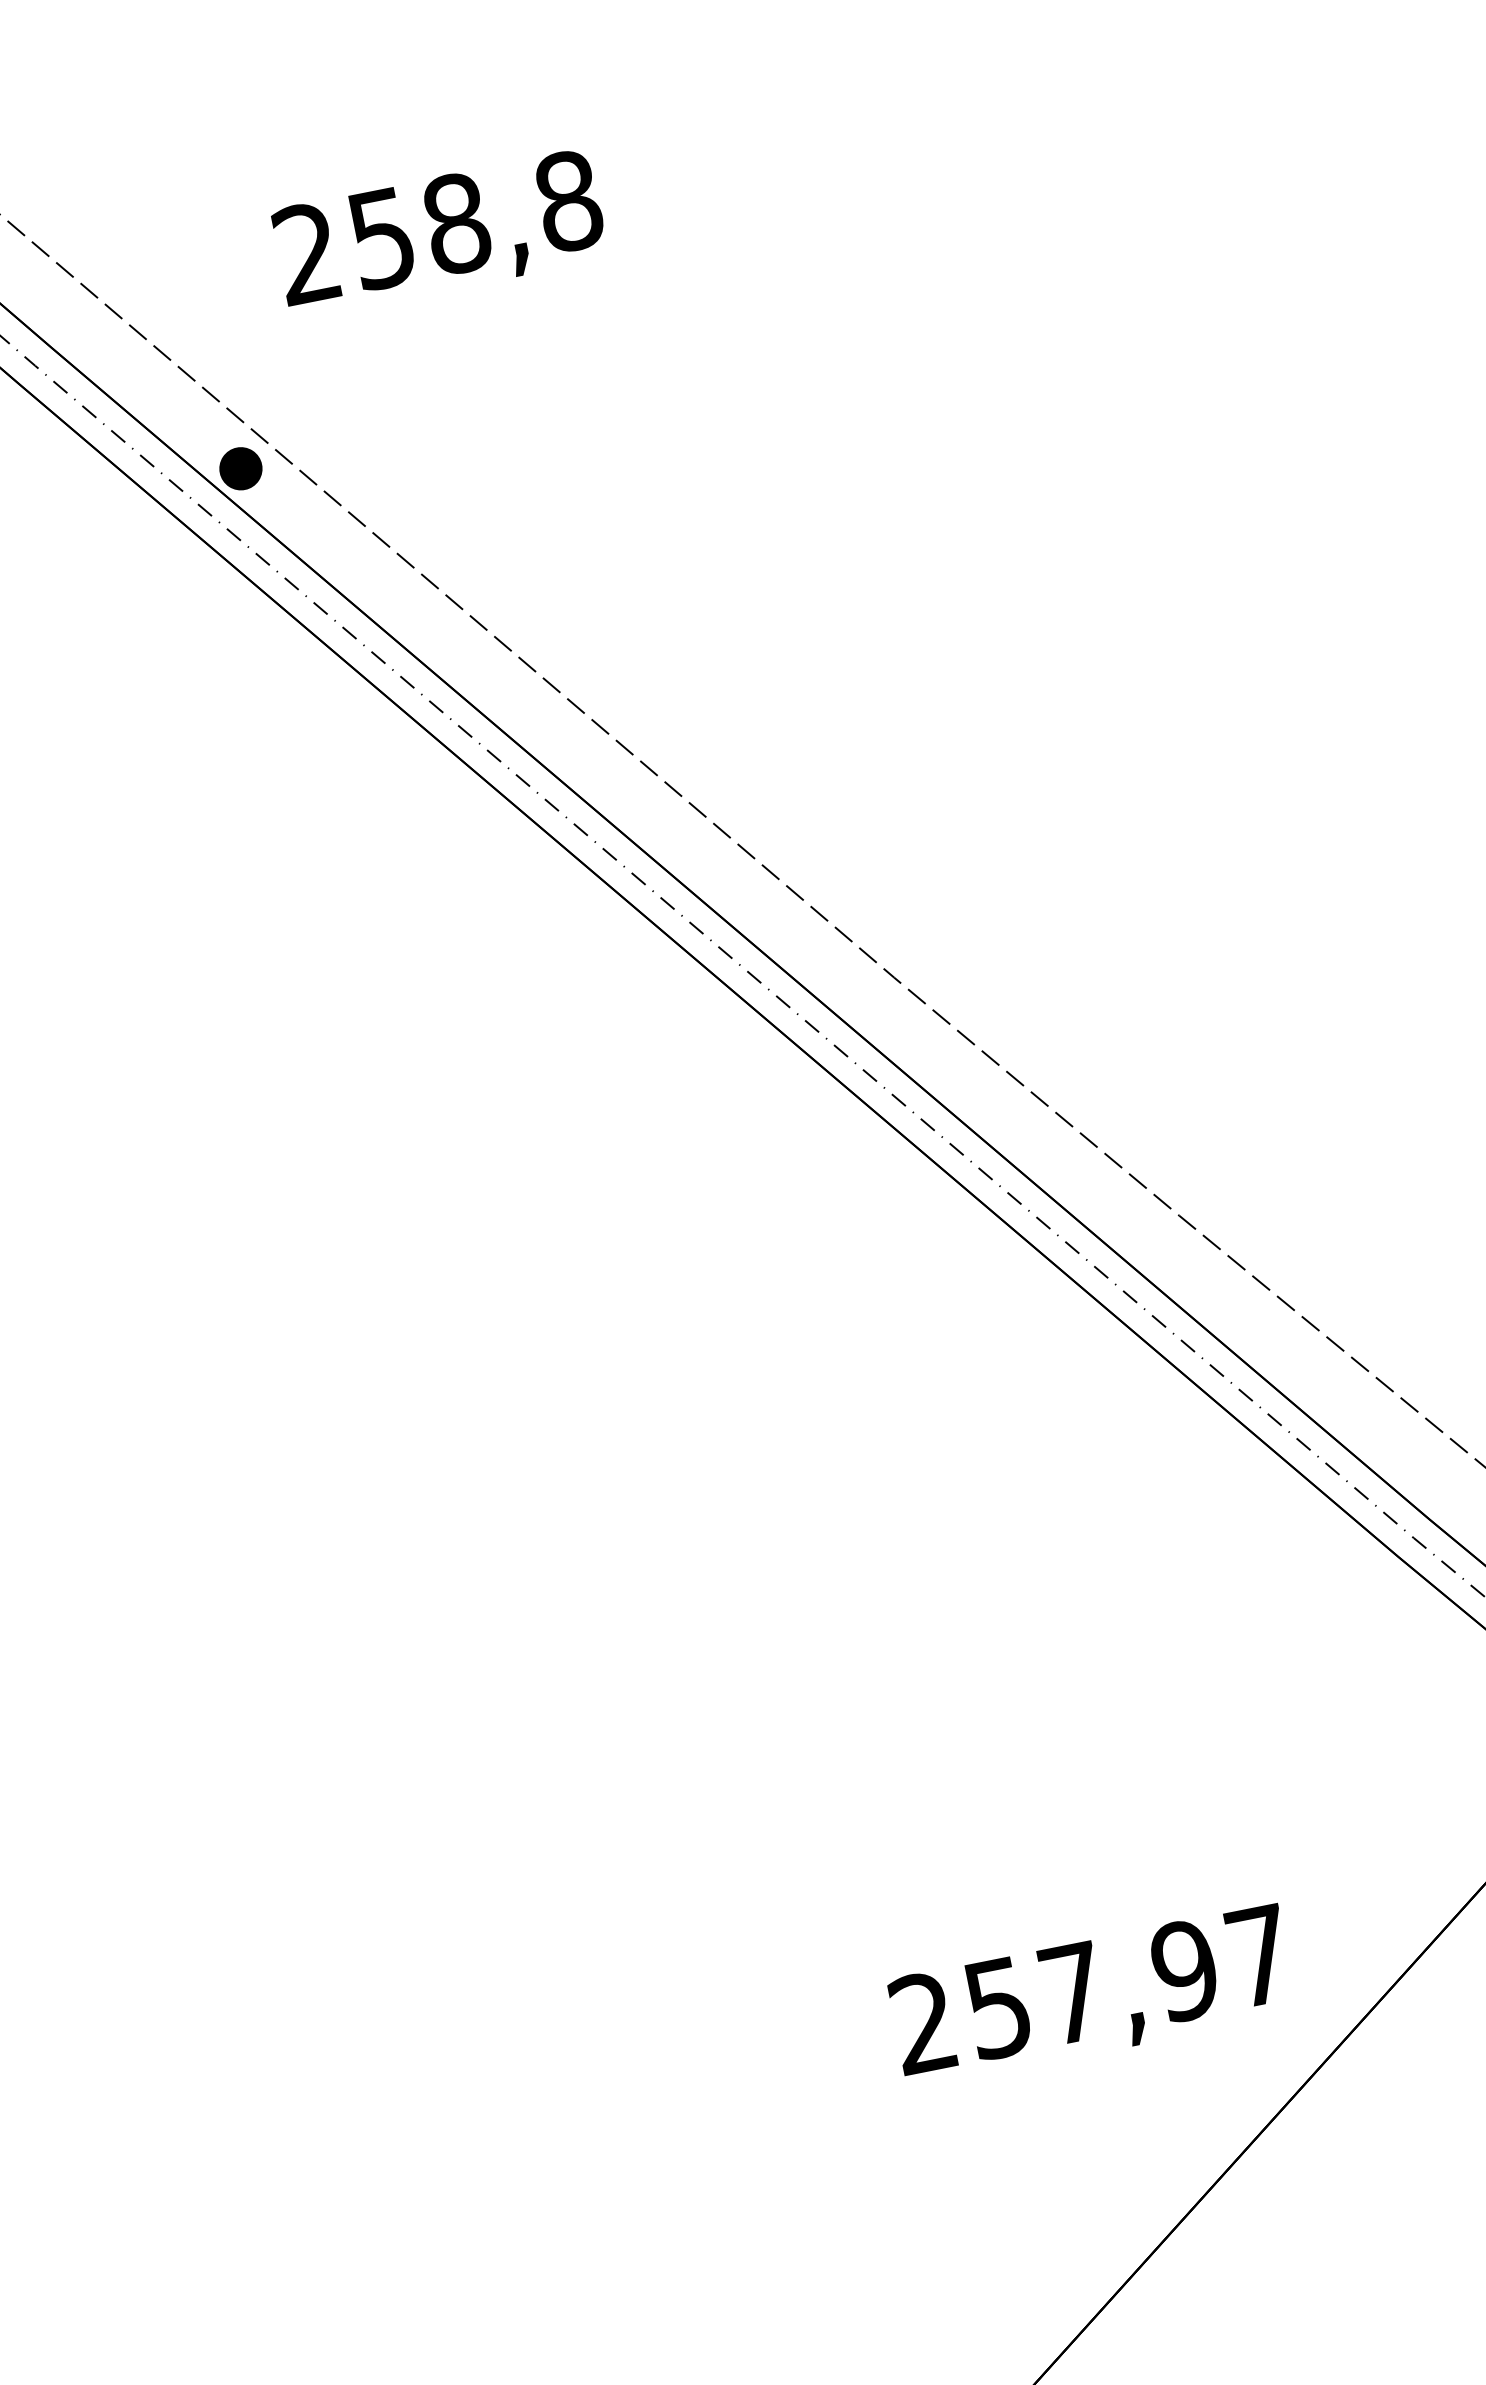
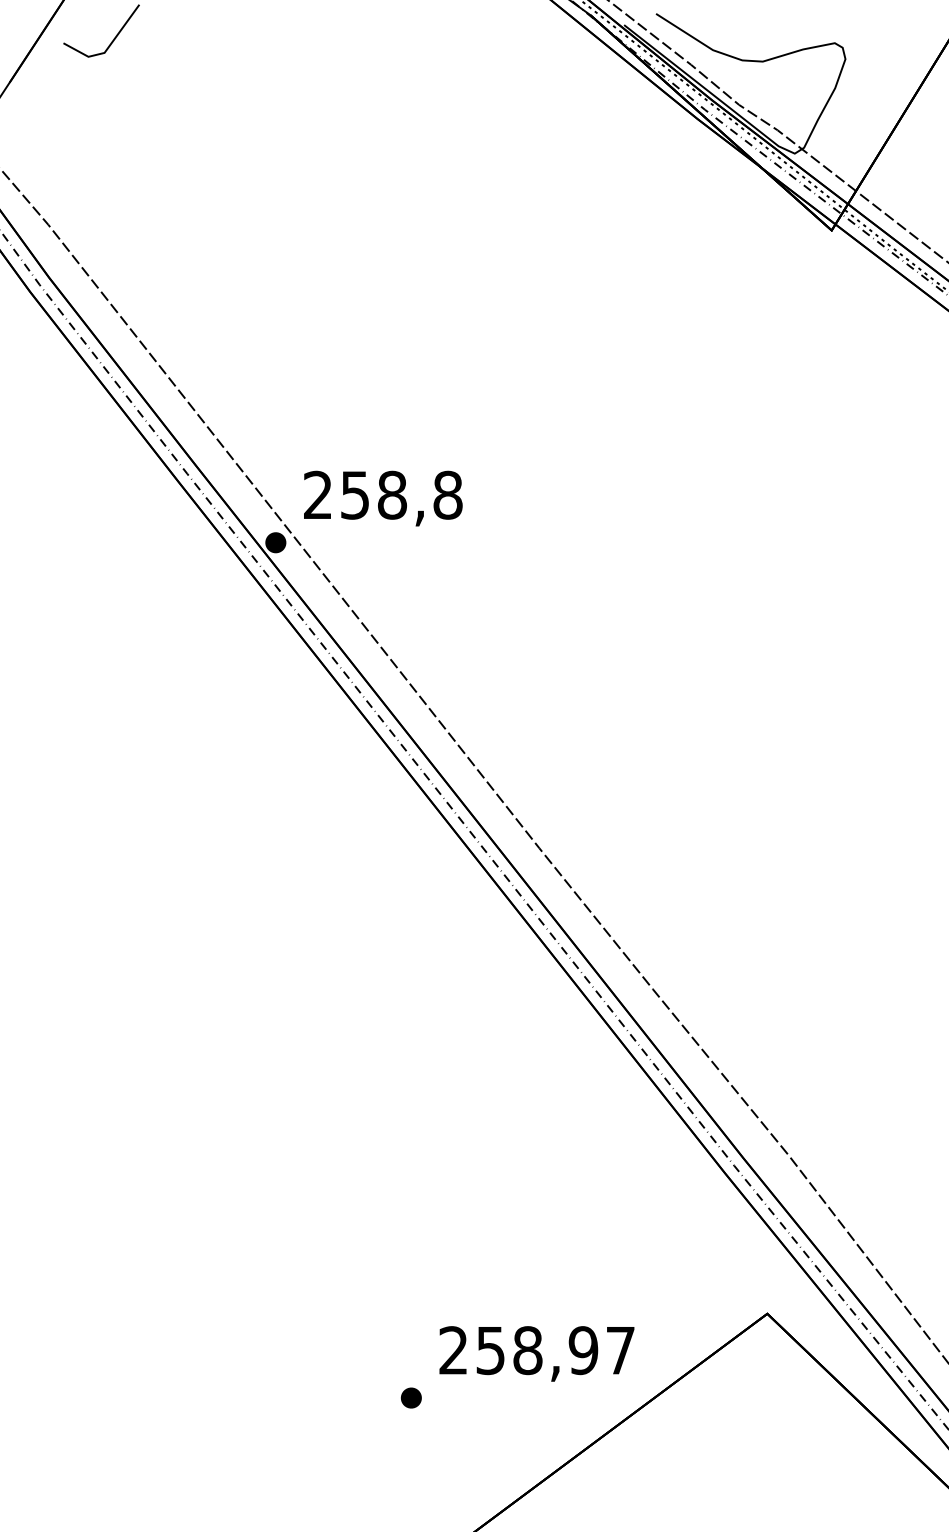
text: (440, 233) -> (383, 498), moved
text: (1072, 1993) -> (527, 1350), 257,97 -> 258,97
part: (855, 2134) -> (410, 1397), added

